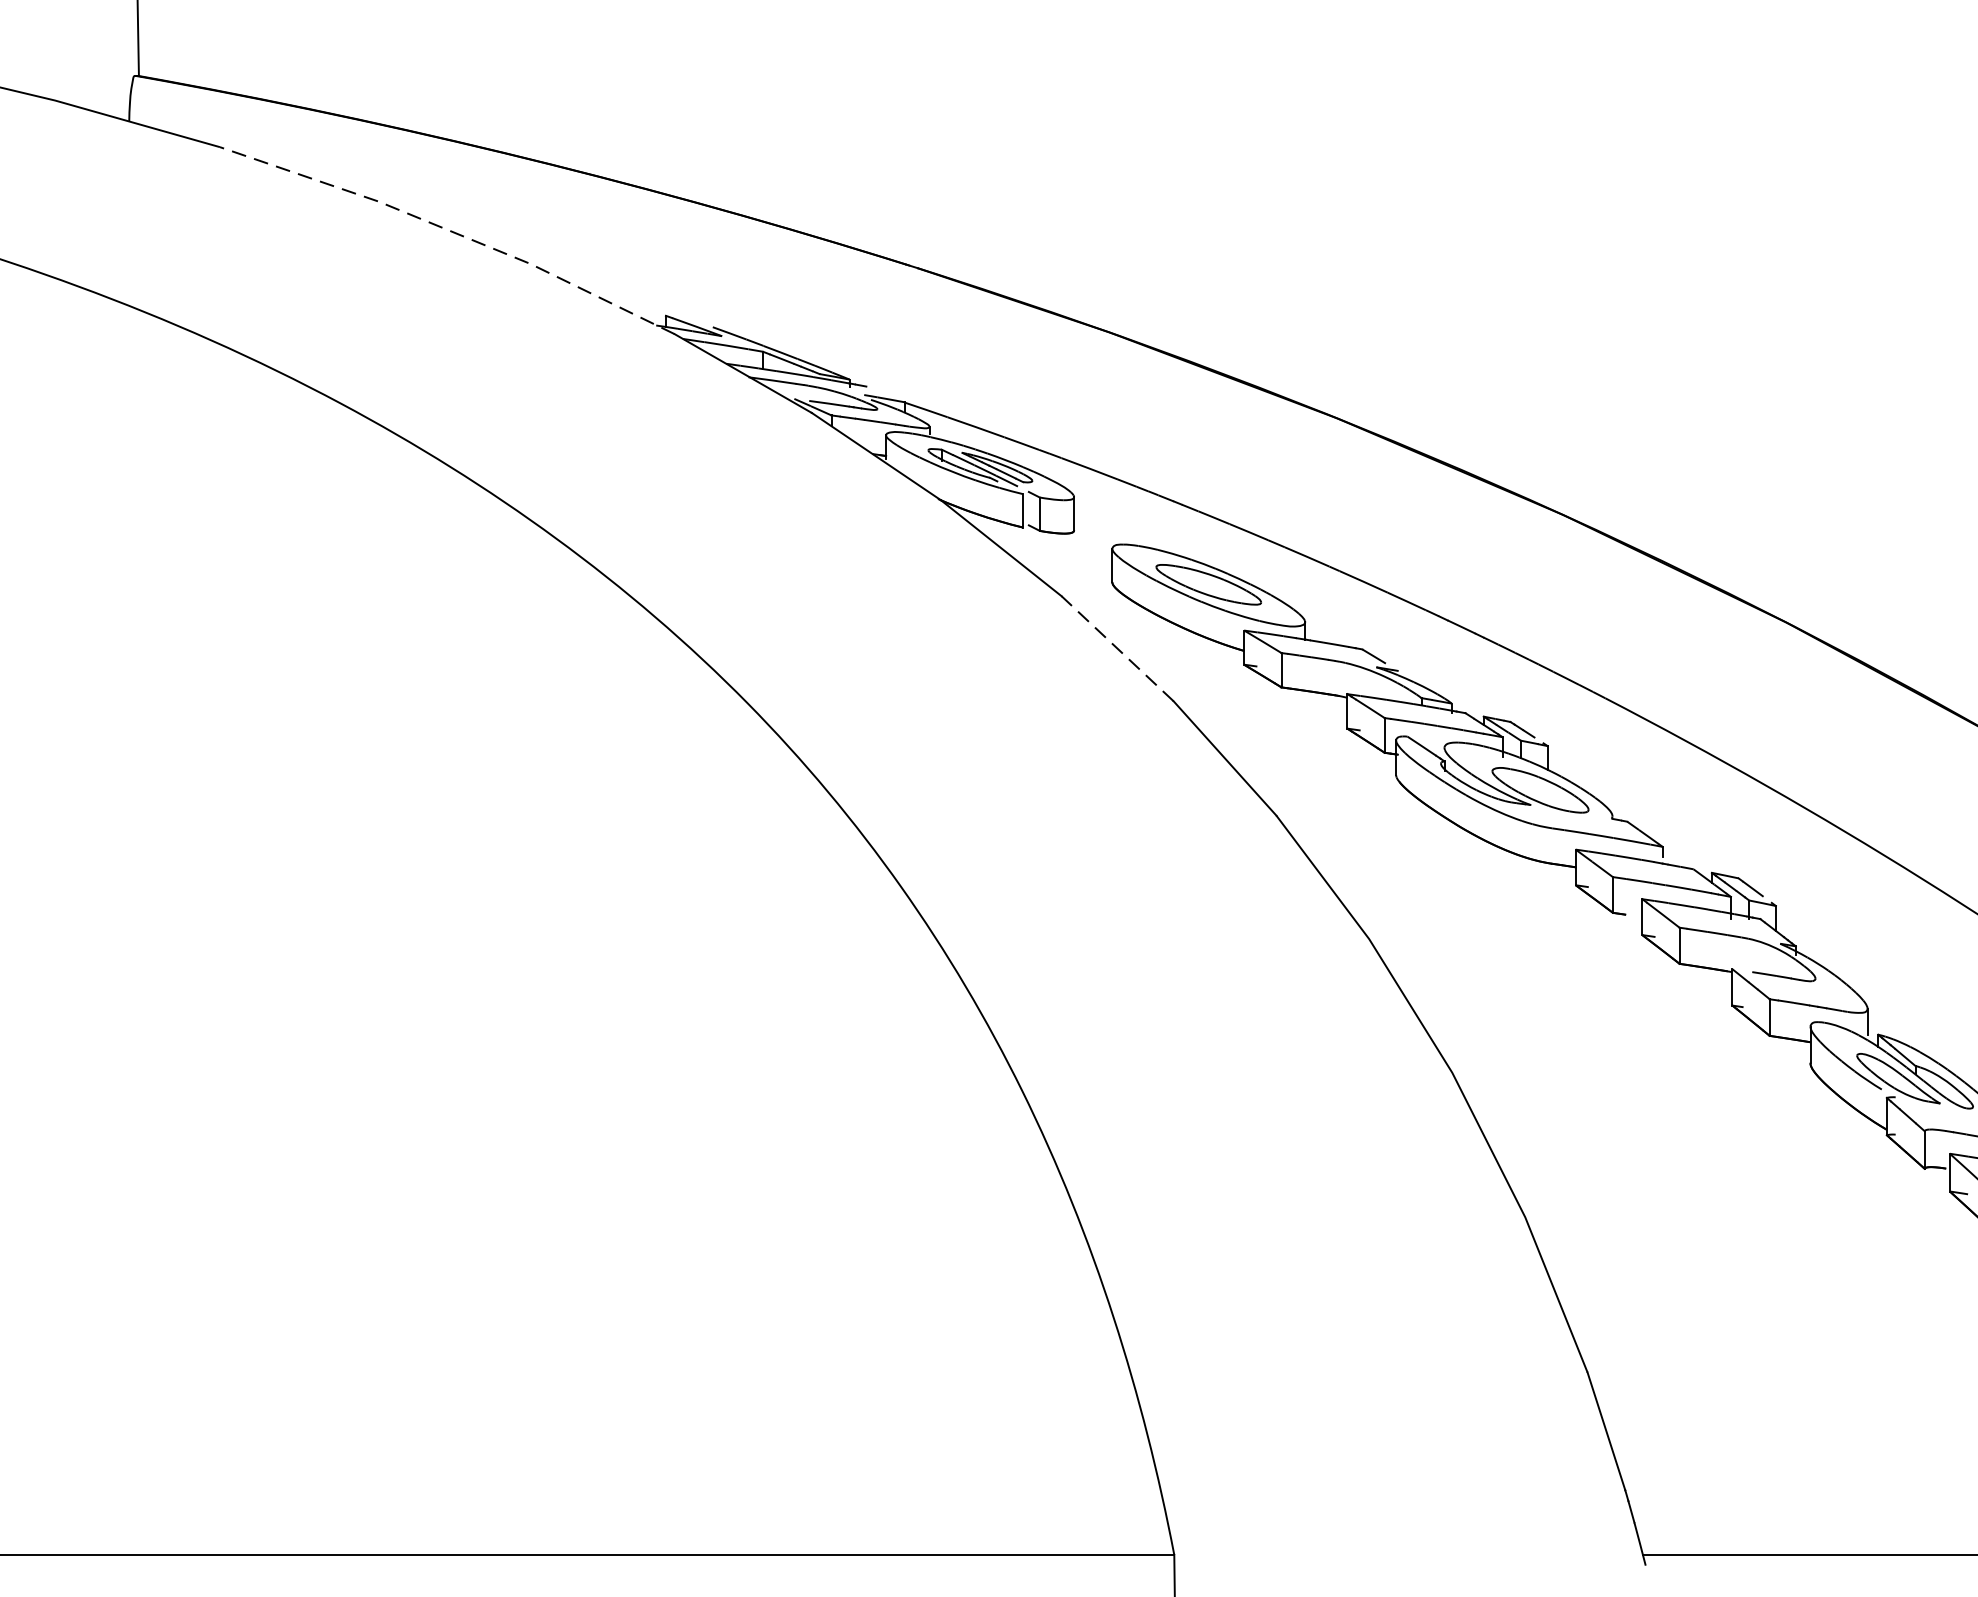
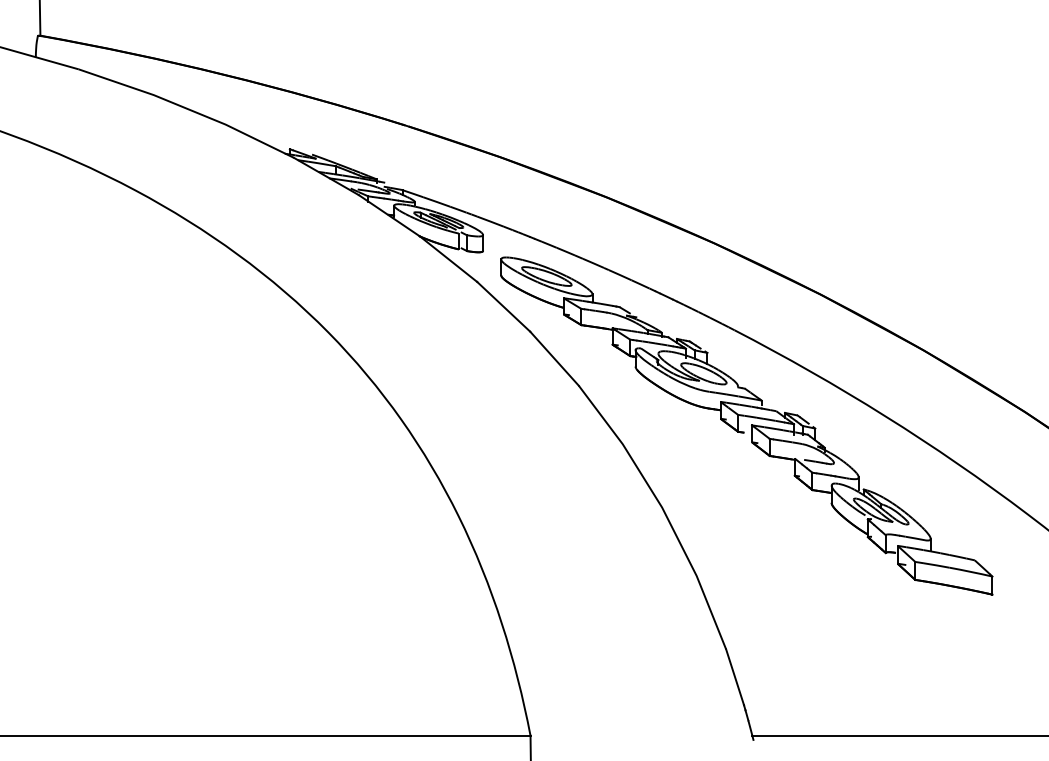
line: (449, 231) -> (187, 109), dashed -> solid
line: (1117, 648) -> (503, 306), dashed -> solid

